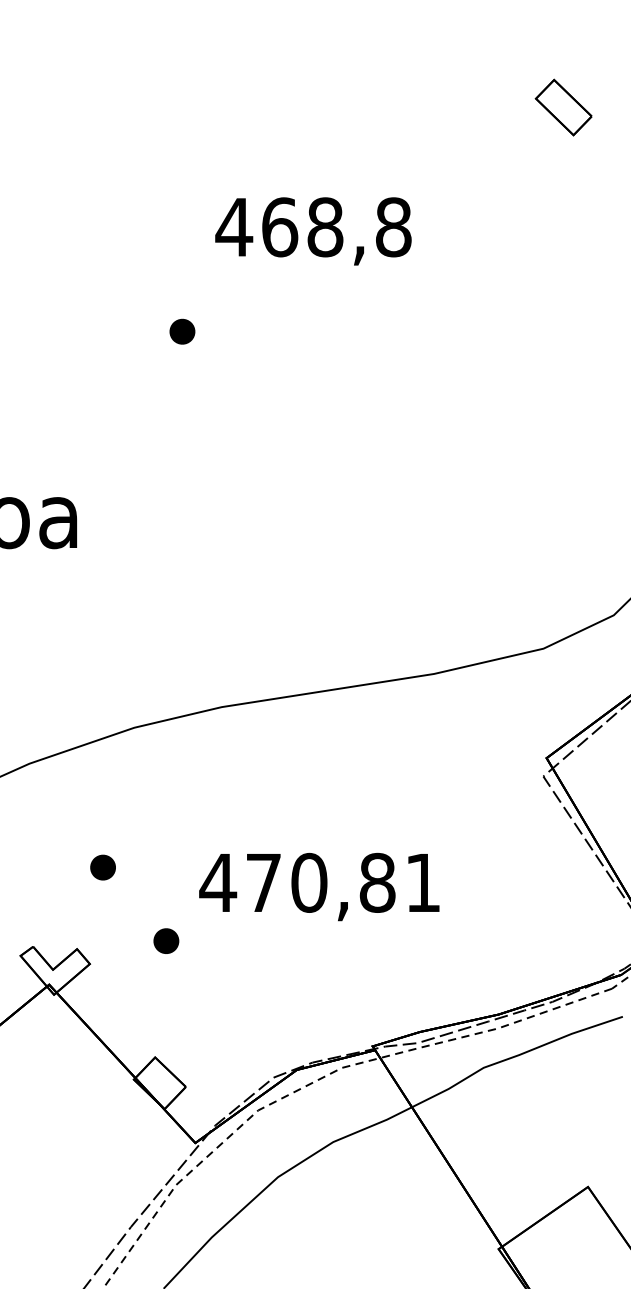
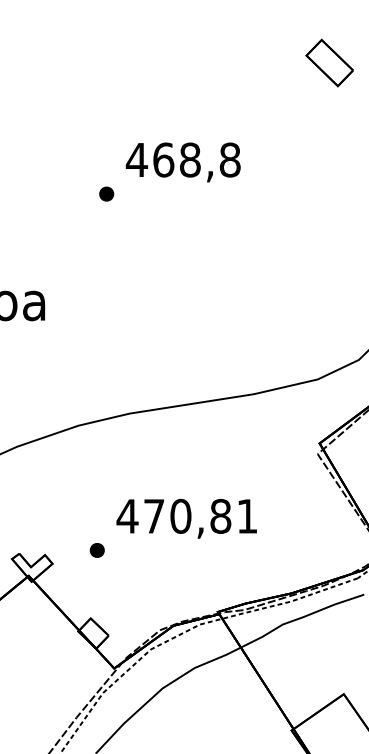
part: (563, 106) -> (329, 62), size x1.43
text: (312, 231) -> (182, 162), moved
part: (101, 867) -> (59, 507), removed

